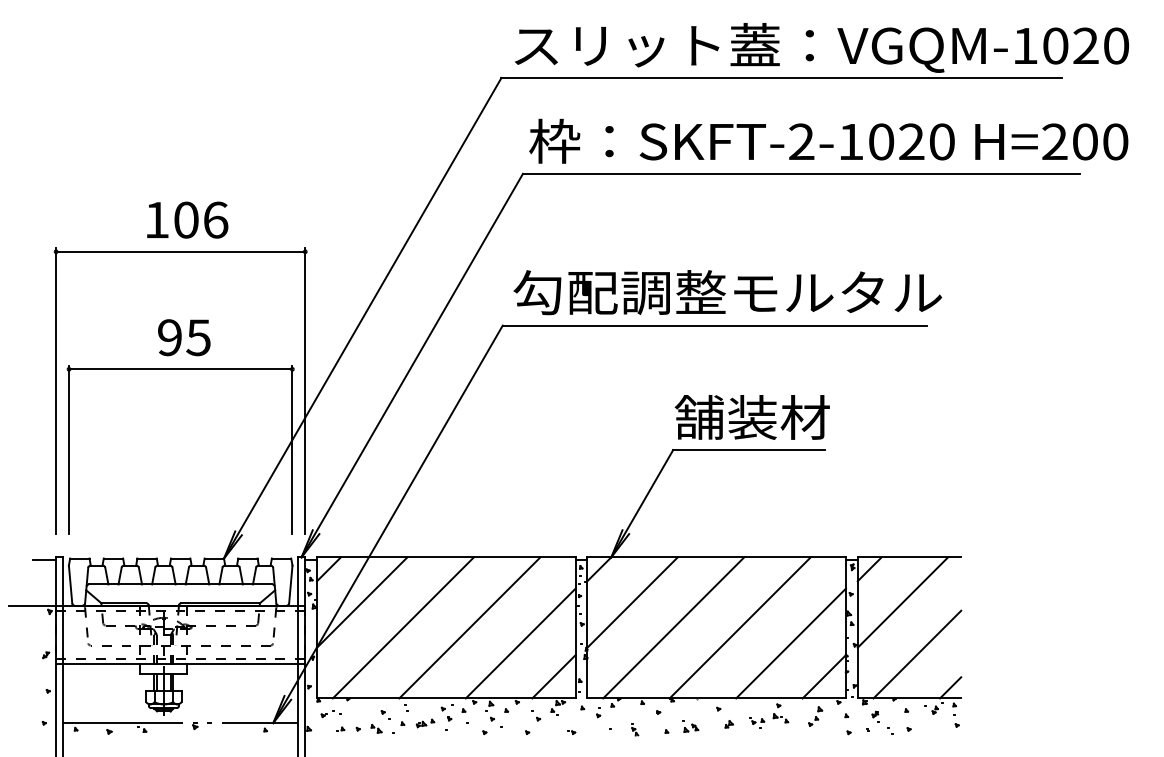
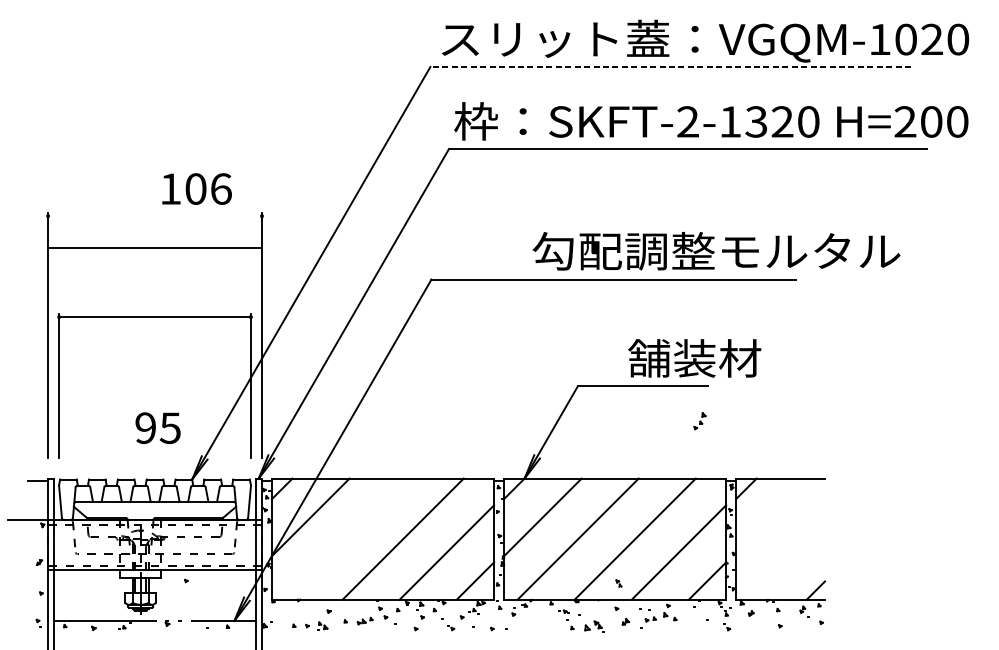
line: (780, 77) -> (669, 66), solid -> dashed
text: (881, 141) -> (756, 121), SKFT-2-1020 -> SKFT-2-1320
text: (187, 219) -> (196, 188), moved
line: (180, 251) -> (154, 247), moved
text: (727, 292) -> (716, 251), moved
text: (184, 337) -> (158, 428), moved
text: (751, 417) -> (693, 358), moved
line: (902, 602) -> (774, 517), removed
line: (402, 627) -> (345, 538), removed
line: (917, 654) -> (787, 561), removed
part: (330, 714) -> (192, 579), moved
part: (815, 716) -> (699, 421), moved
part: (690, 726) -> (592, 623), size x1.4
part: (635, 729) -> (619, 581), moved

